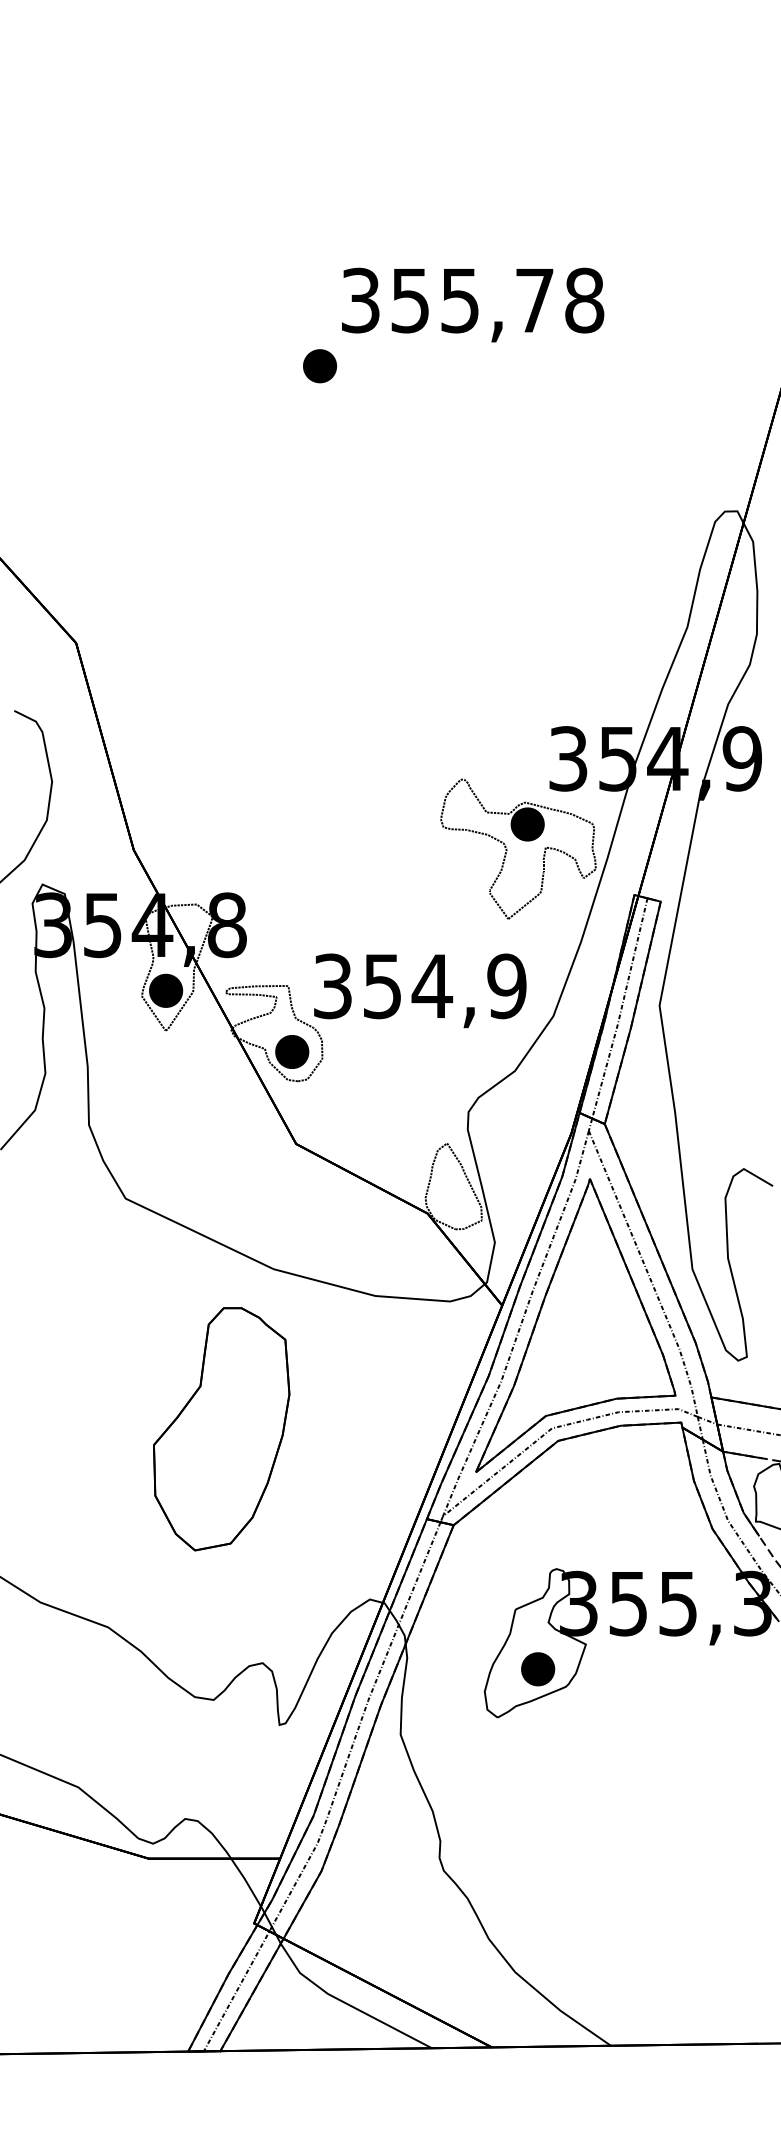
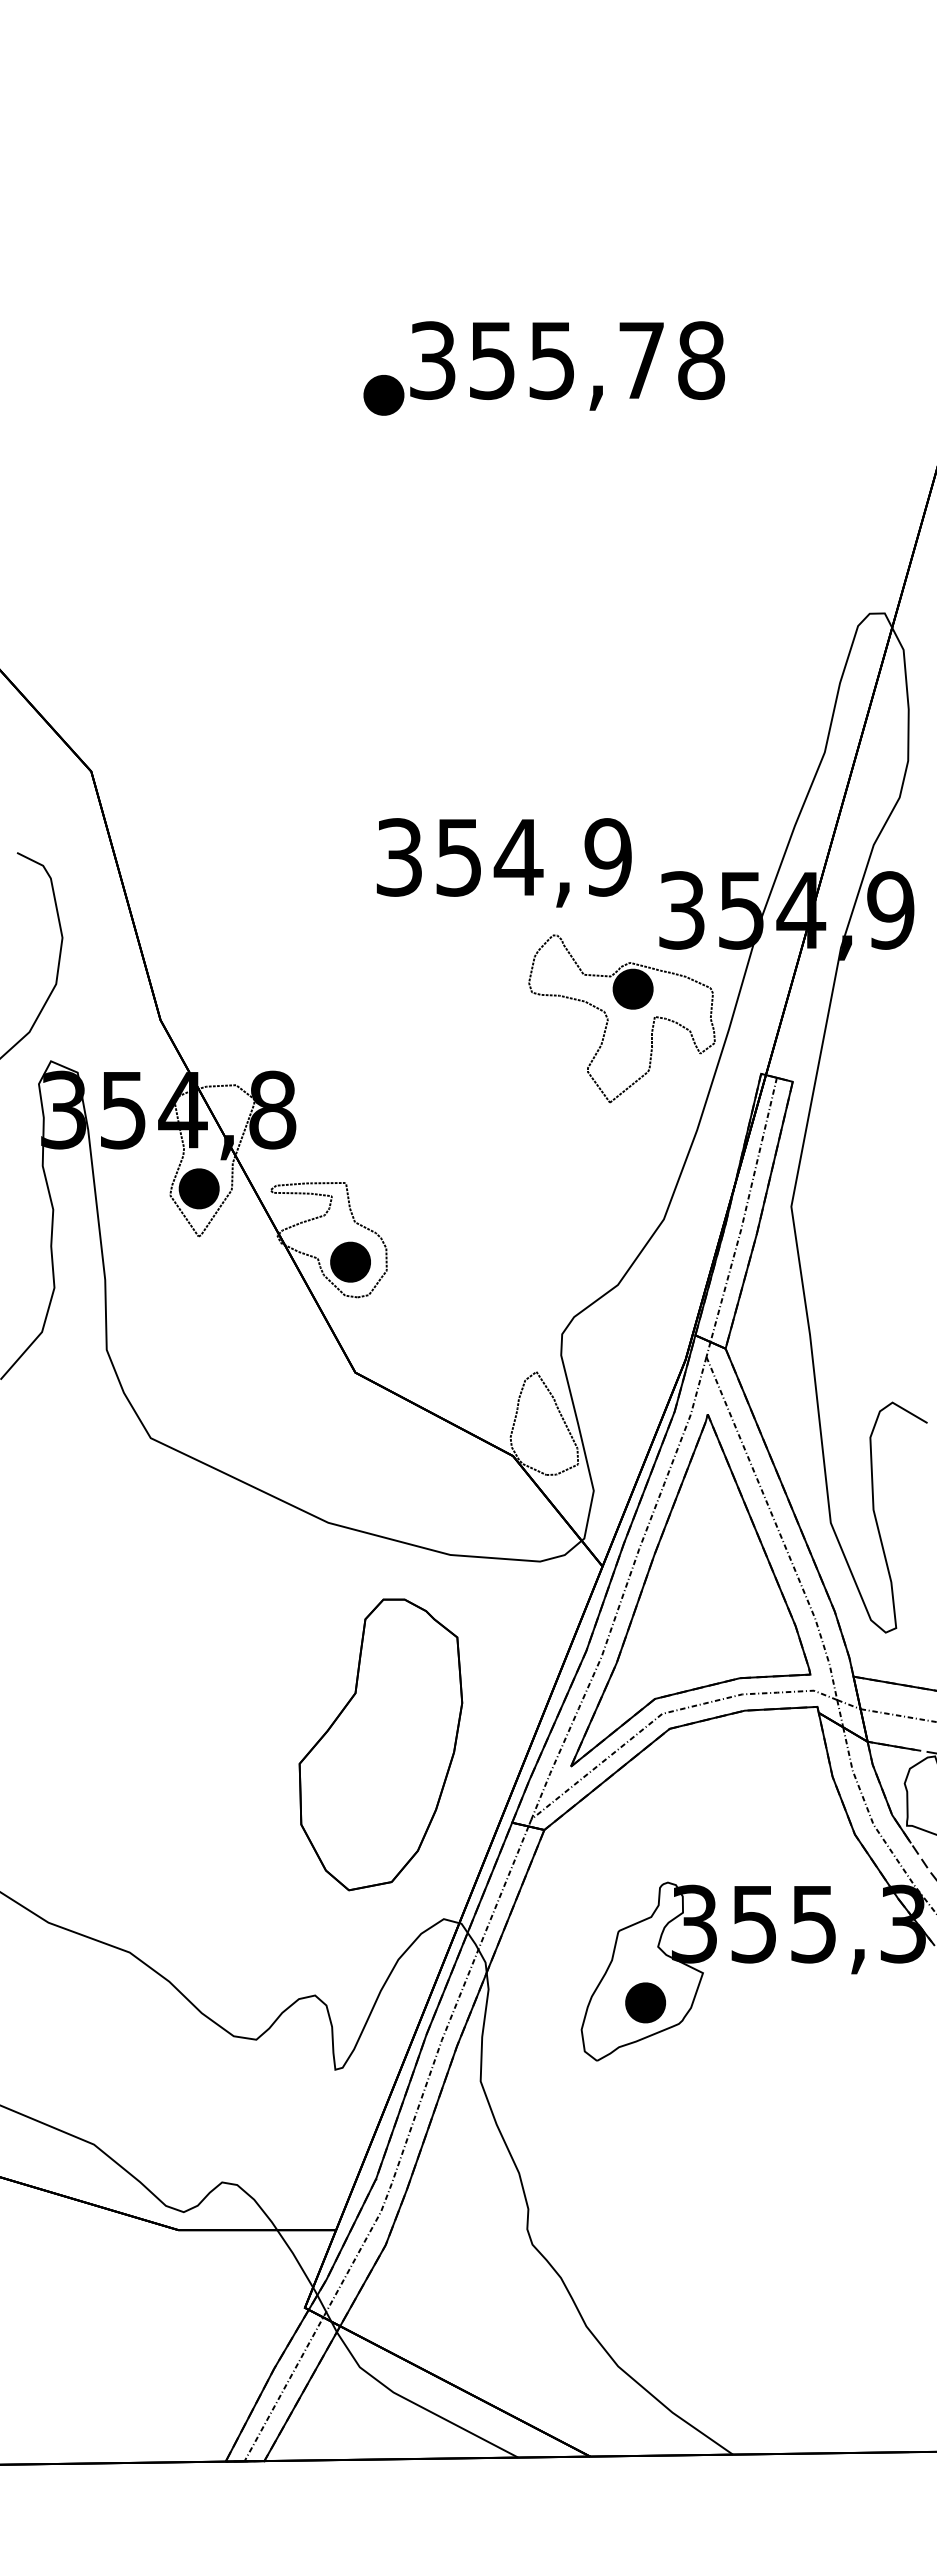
part: (319, 366) -> (383, 395), moved
text: (419, 990) -> (503, 862), moved
part: (221, 1428) -> (380, 1744), moved

